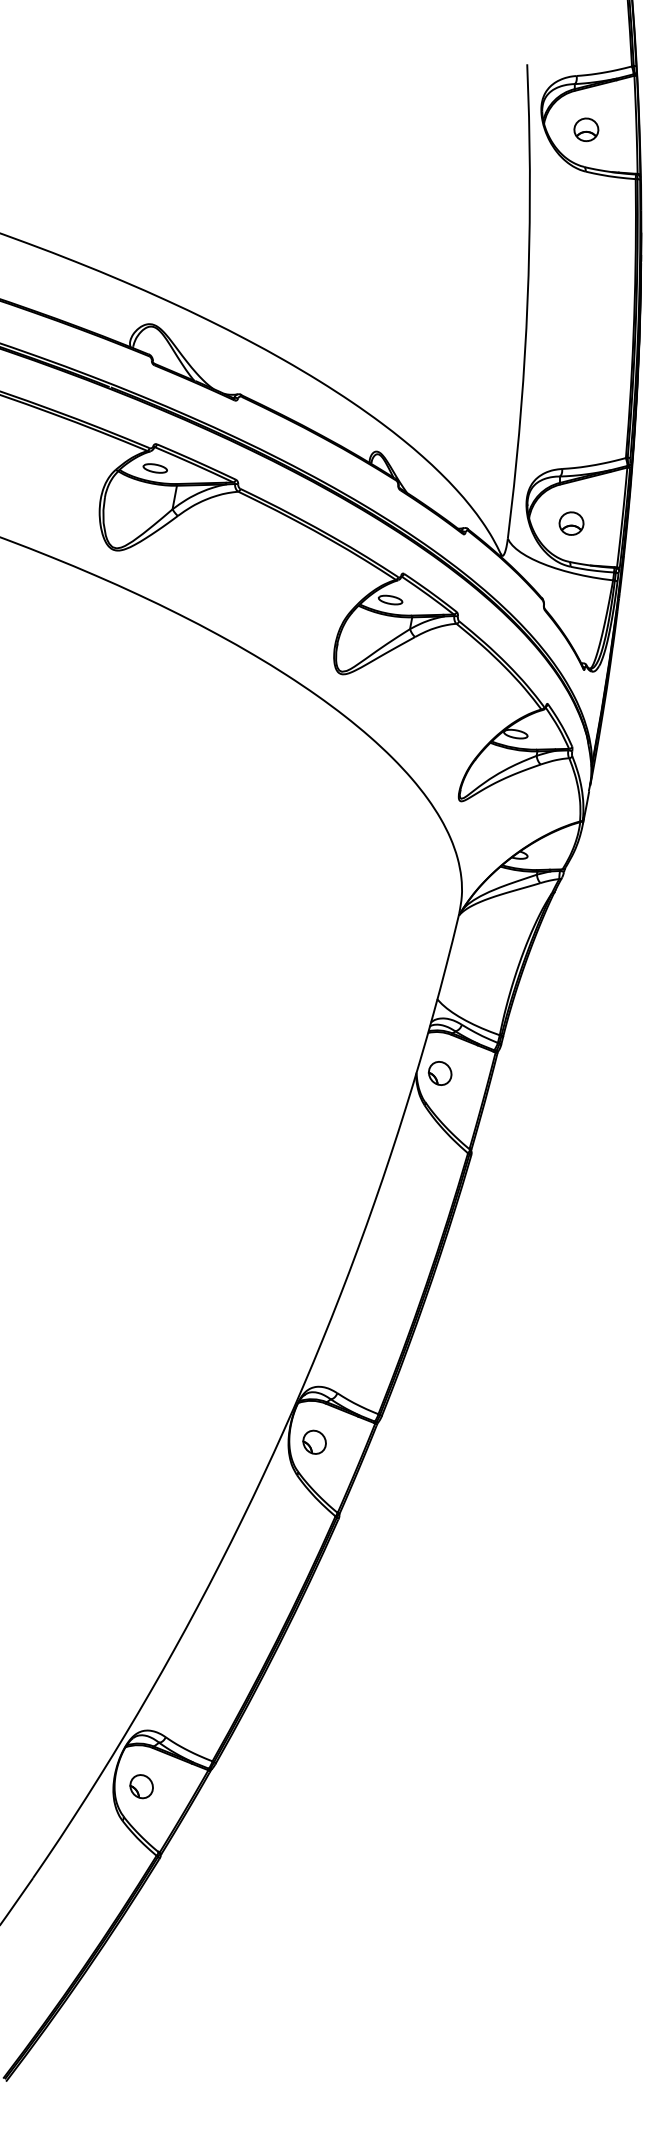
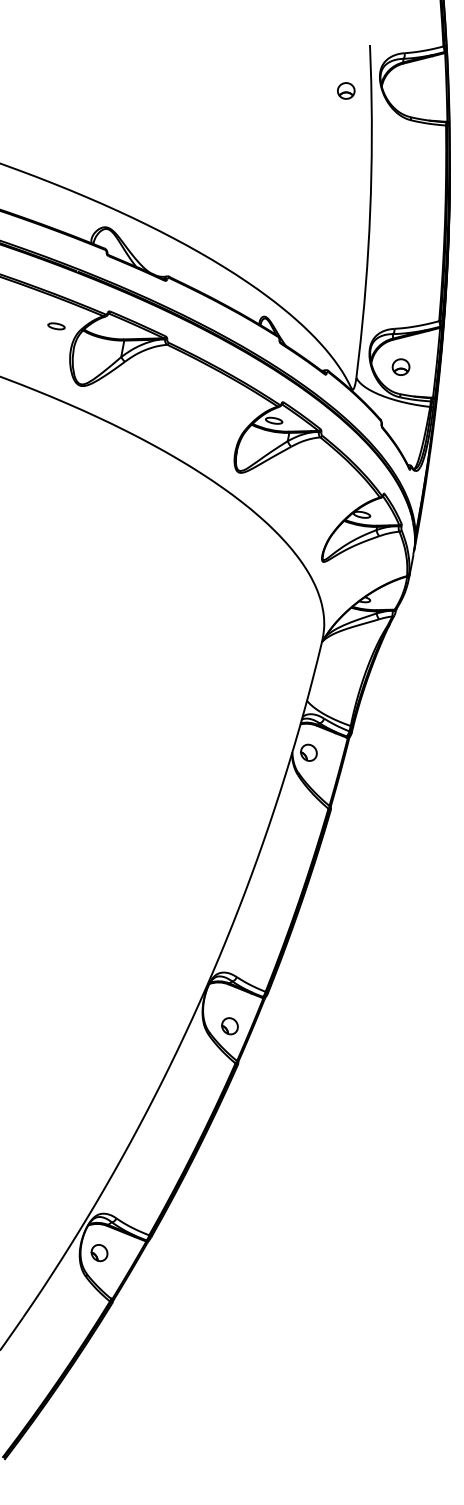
part: (586, 129) -> (346, 90), moved
part: (154, 468) -> (55, 326), moved
part: (314, 1441) -> (229, 1025), moved

